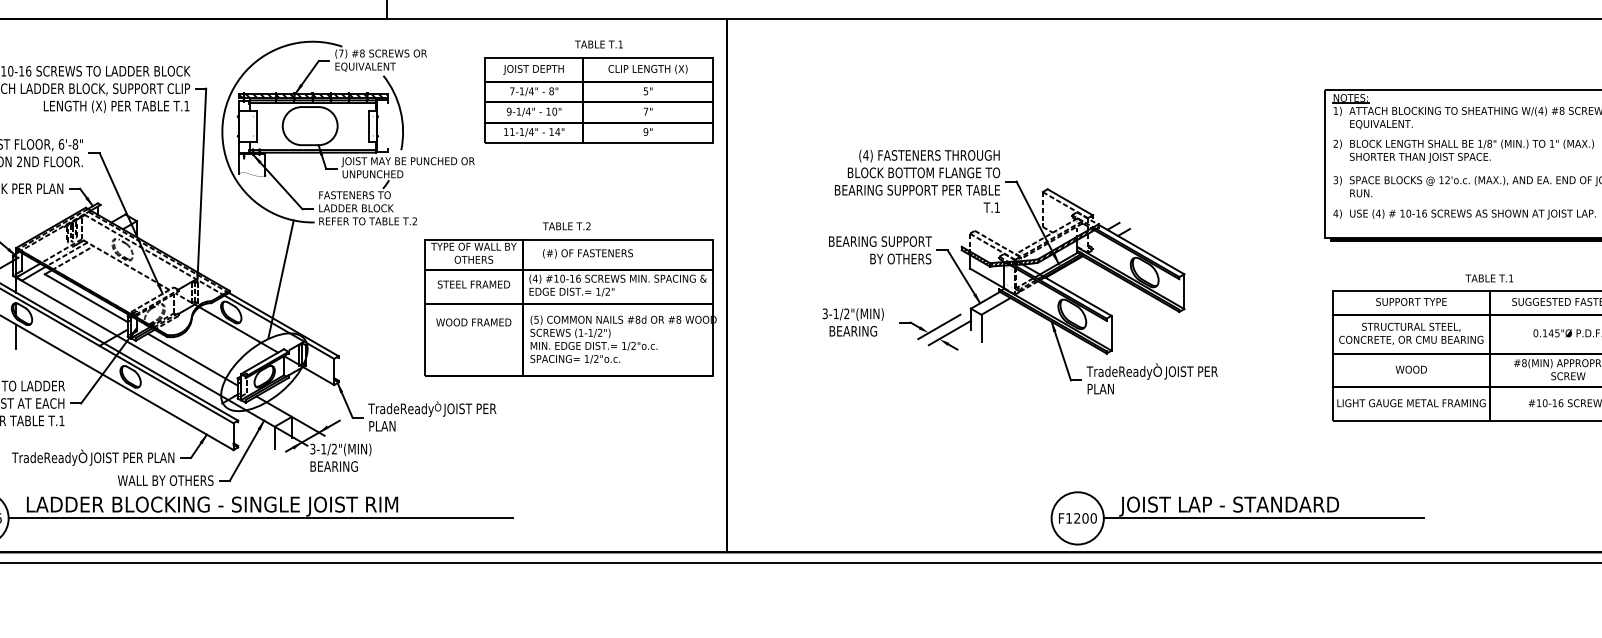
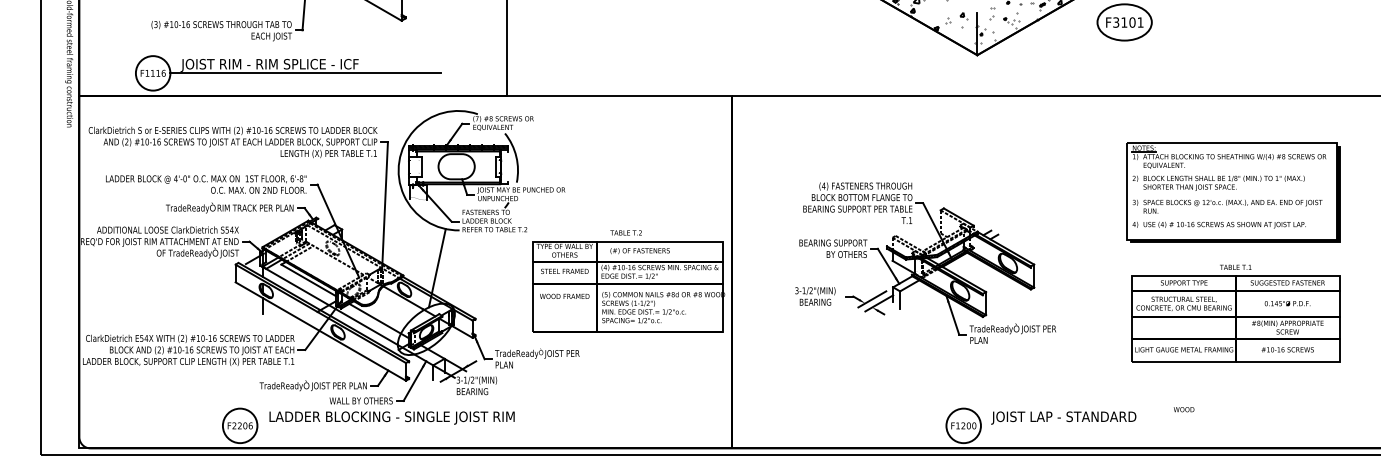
part: (599, 92) -> (647, 144), removed
text: (1410, 369) -> (1183, 409), moved
line: (260, 517) -> (423, 425), removed
line: (1263, 517) -> (1086, 425), removed

